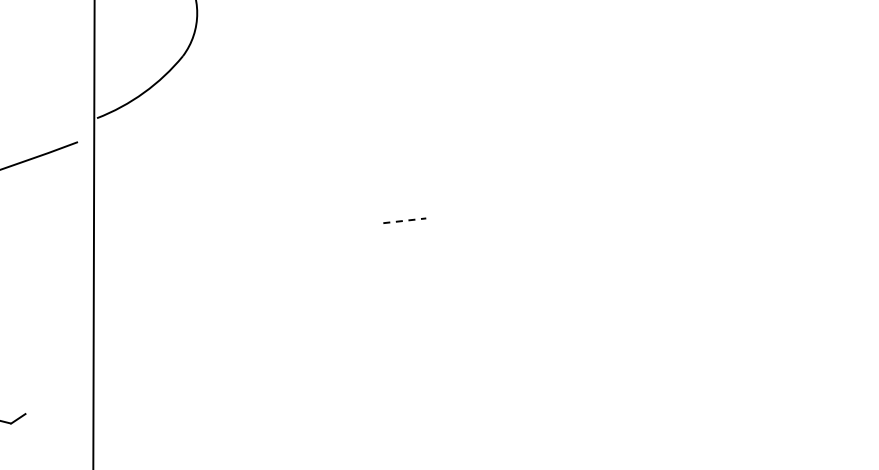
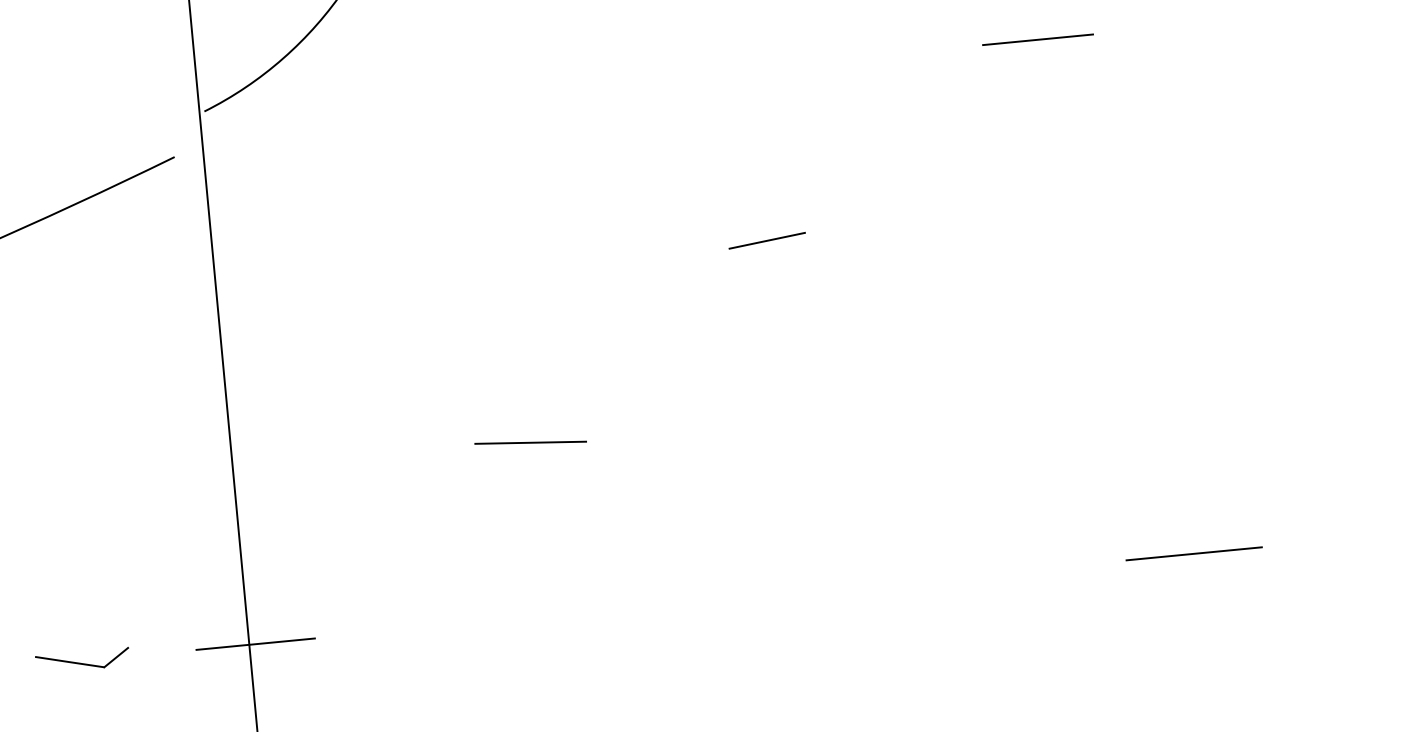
line: (567, 123) -> (1038, 40), added
line: (404, 220) -> (766, 240), dashed -> solid
line: (261, 320) -> (530, 441), added
line: (96, 418) -> (254, 643), added
line: (626, 418) -> (1193, 553), added

